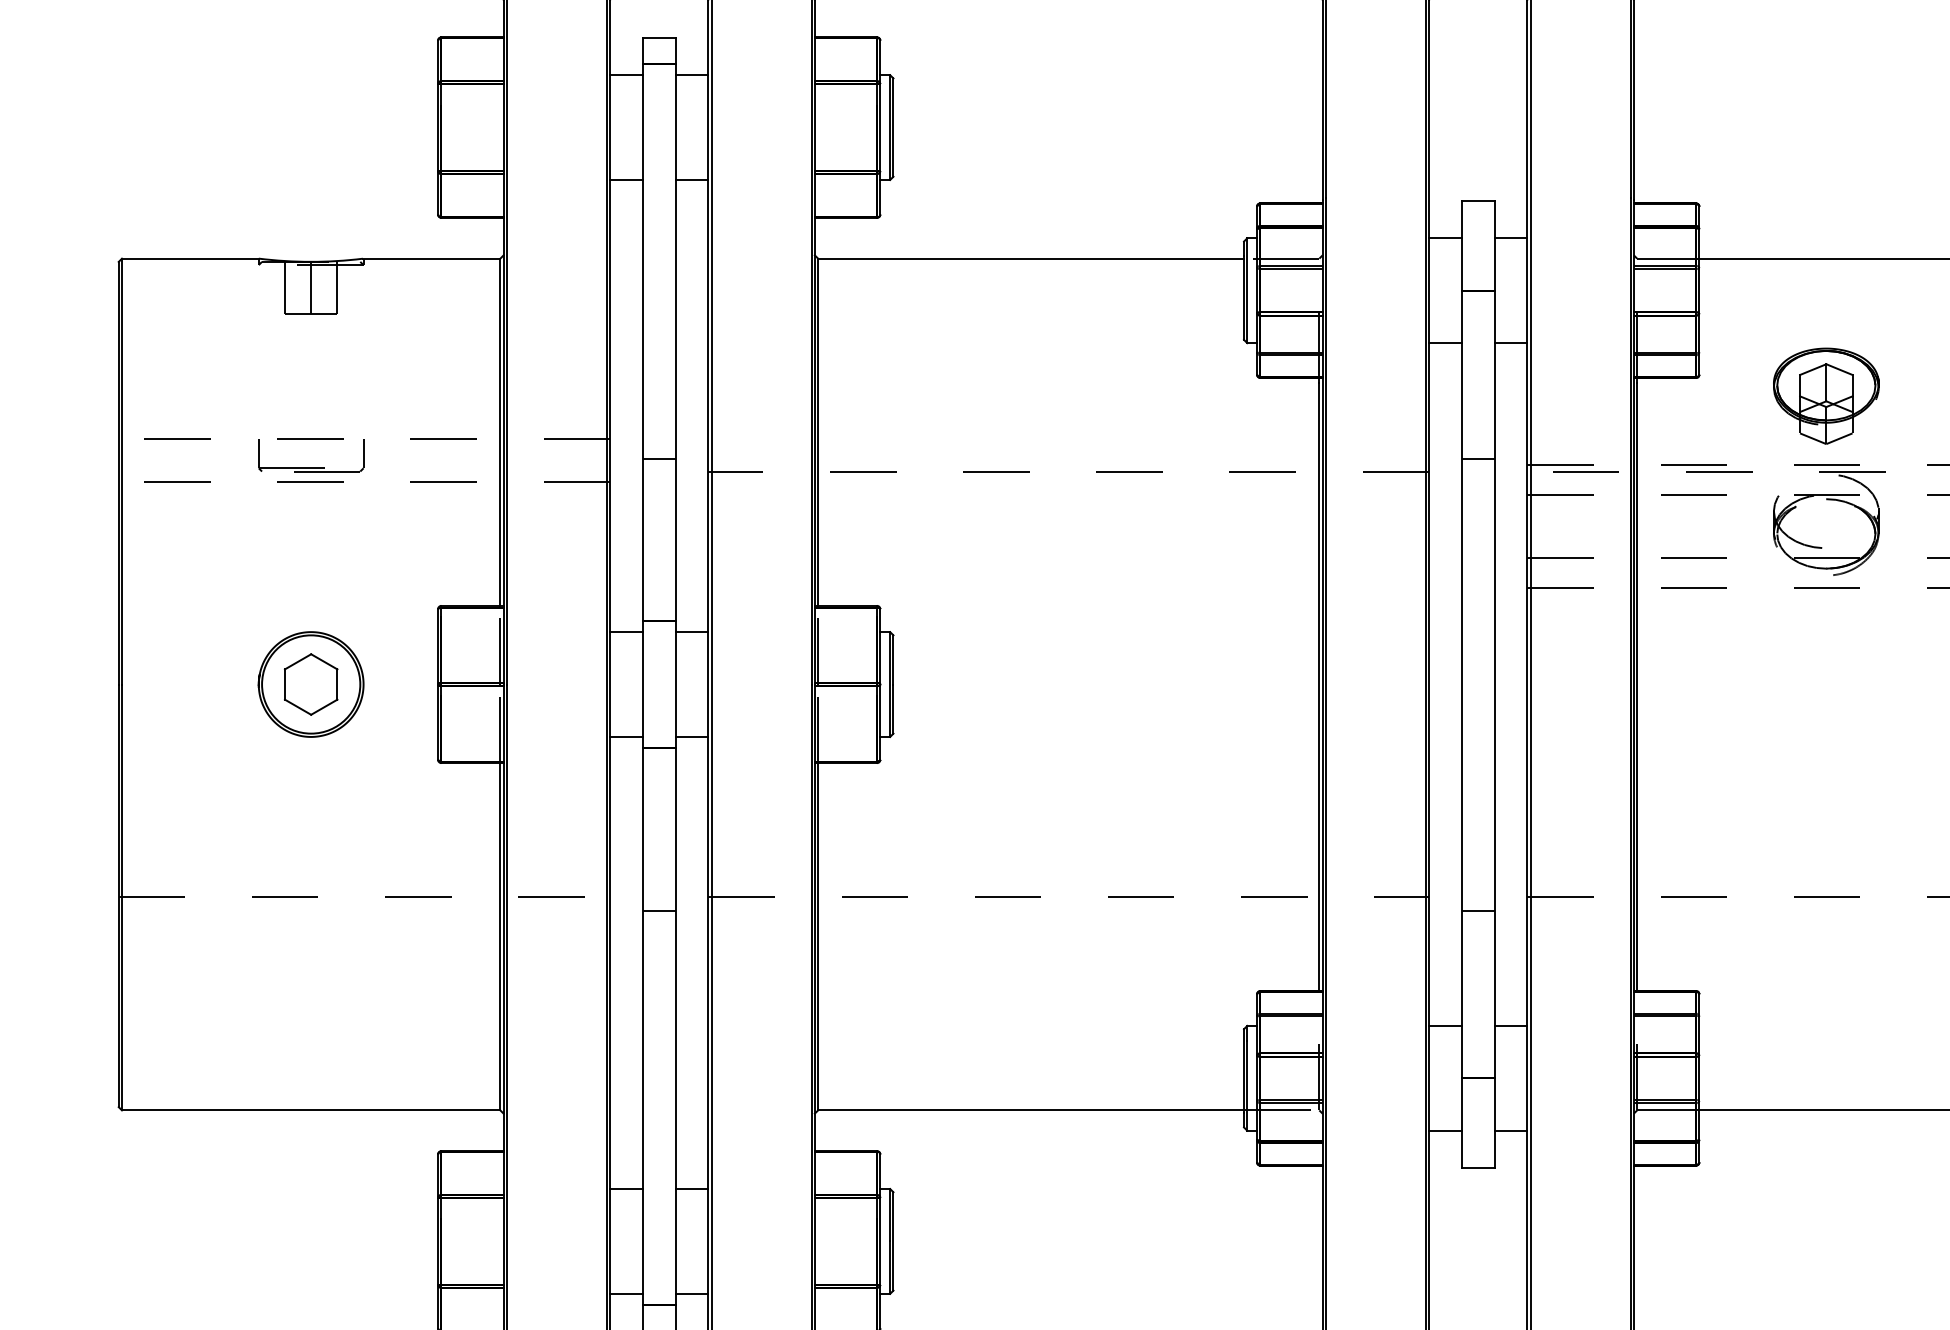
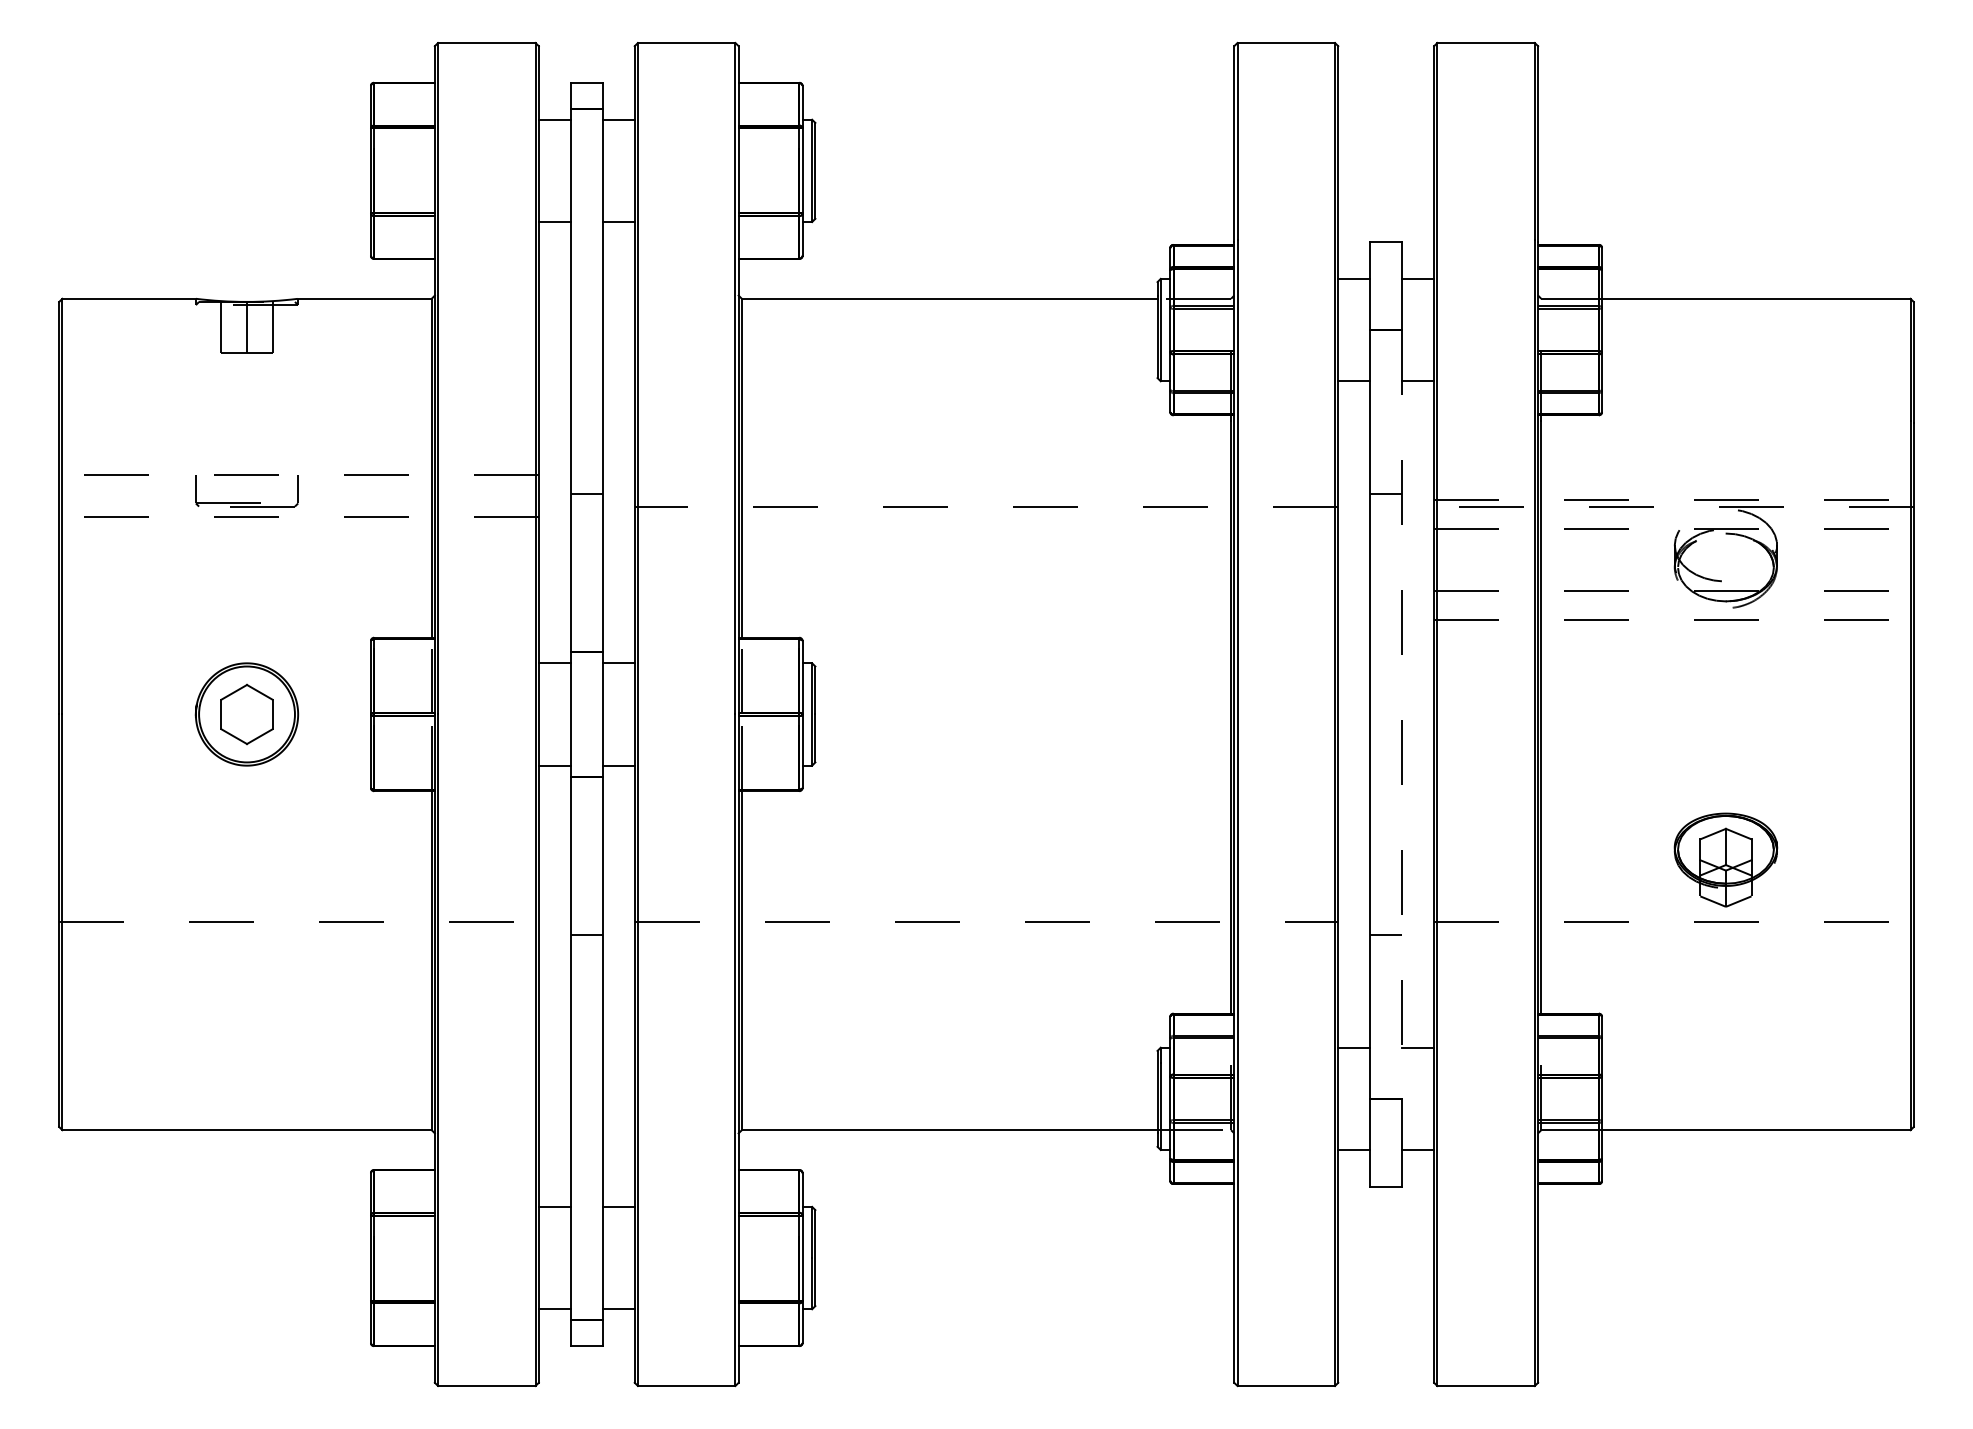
part: (1825, 395) -> (1725, 859), moved
line: (1494, 684) -> (1402, 714), solid -> dashed

